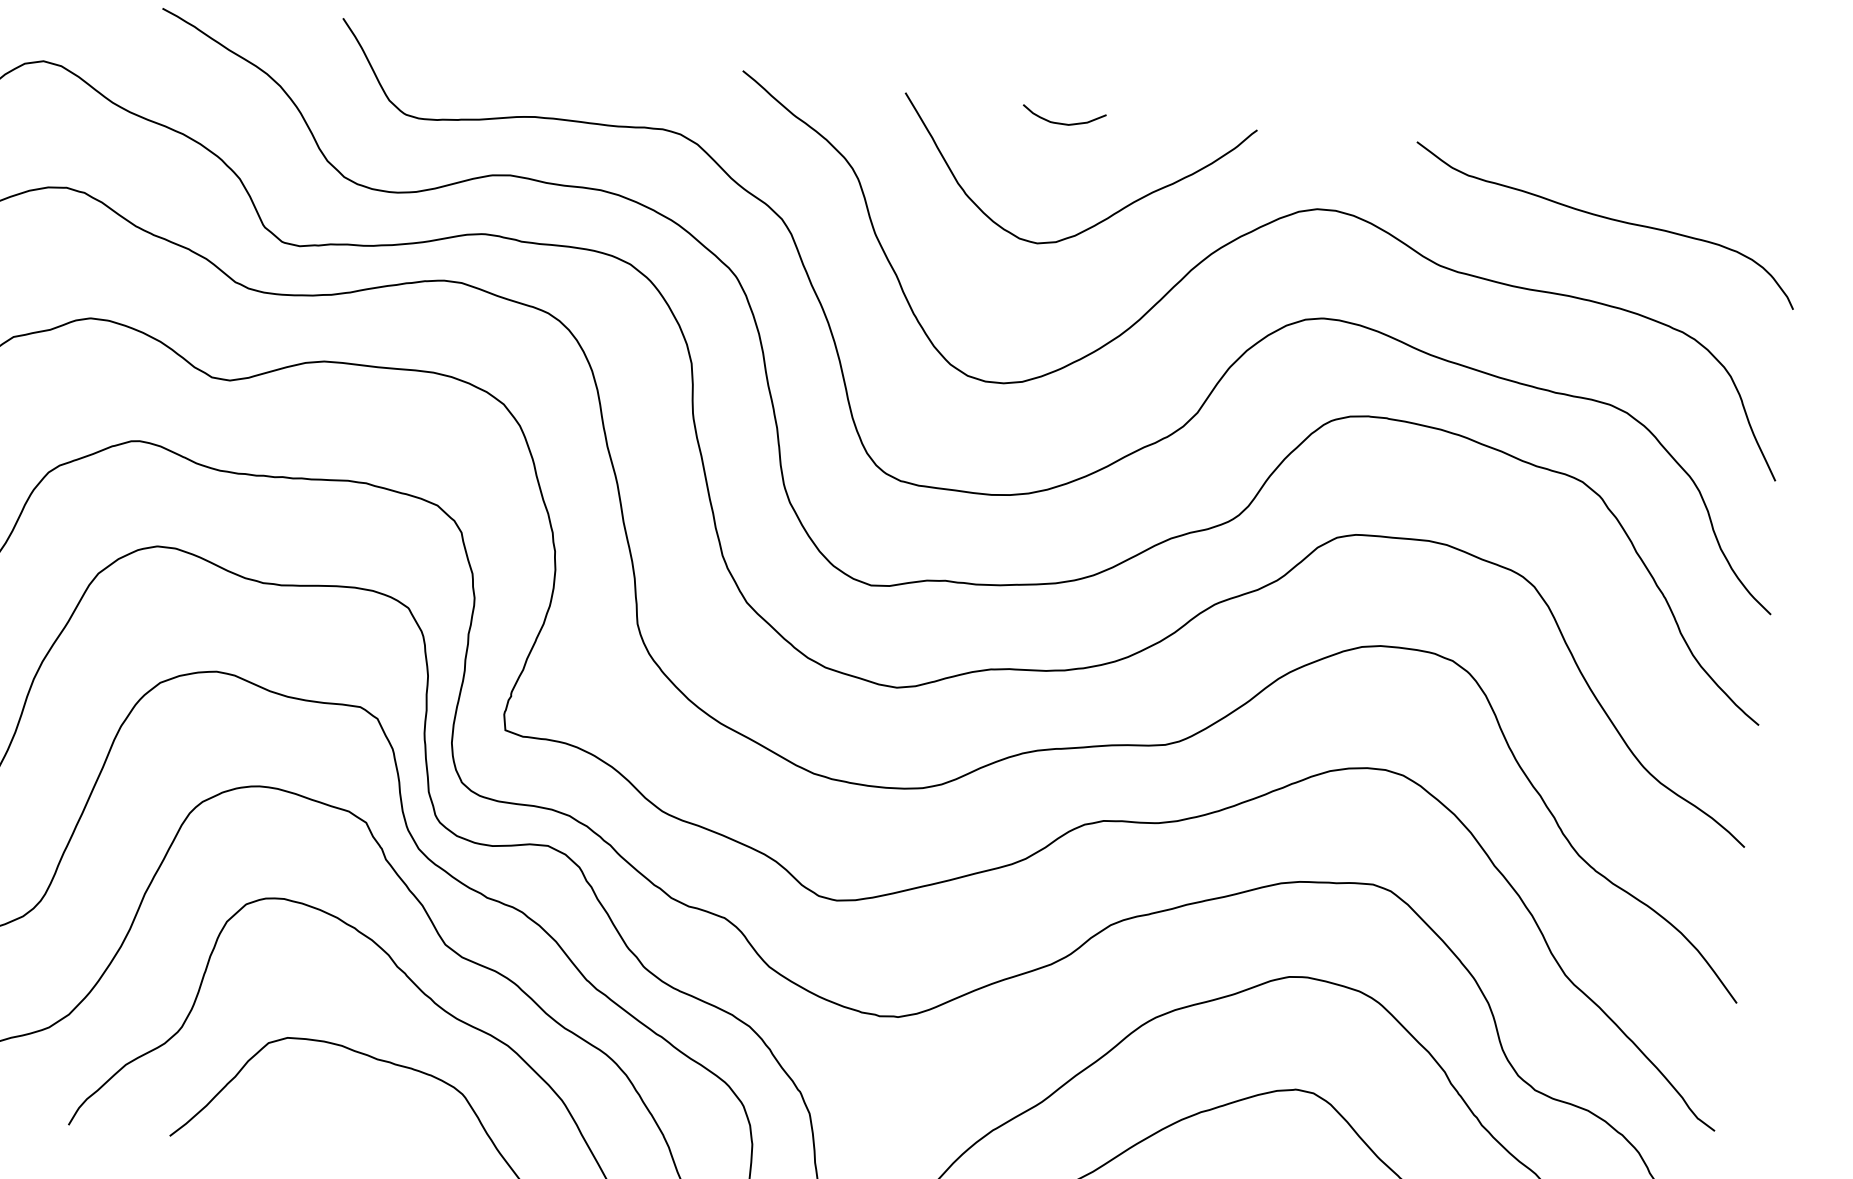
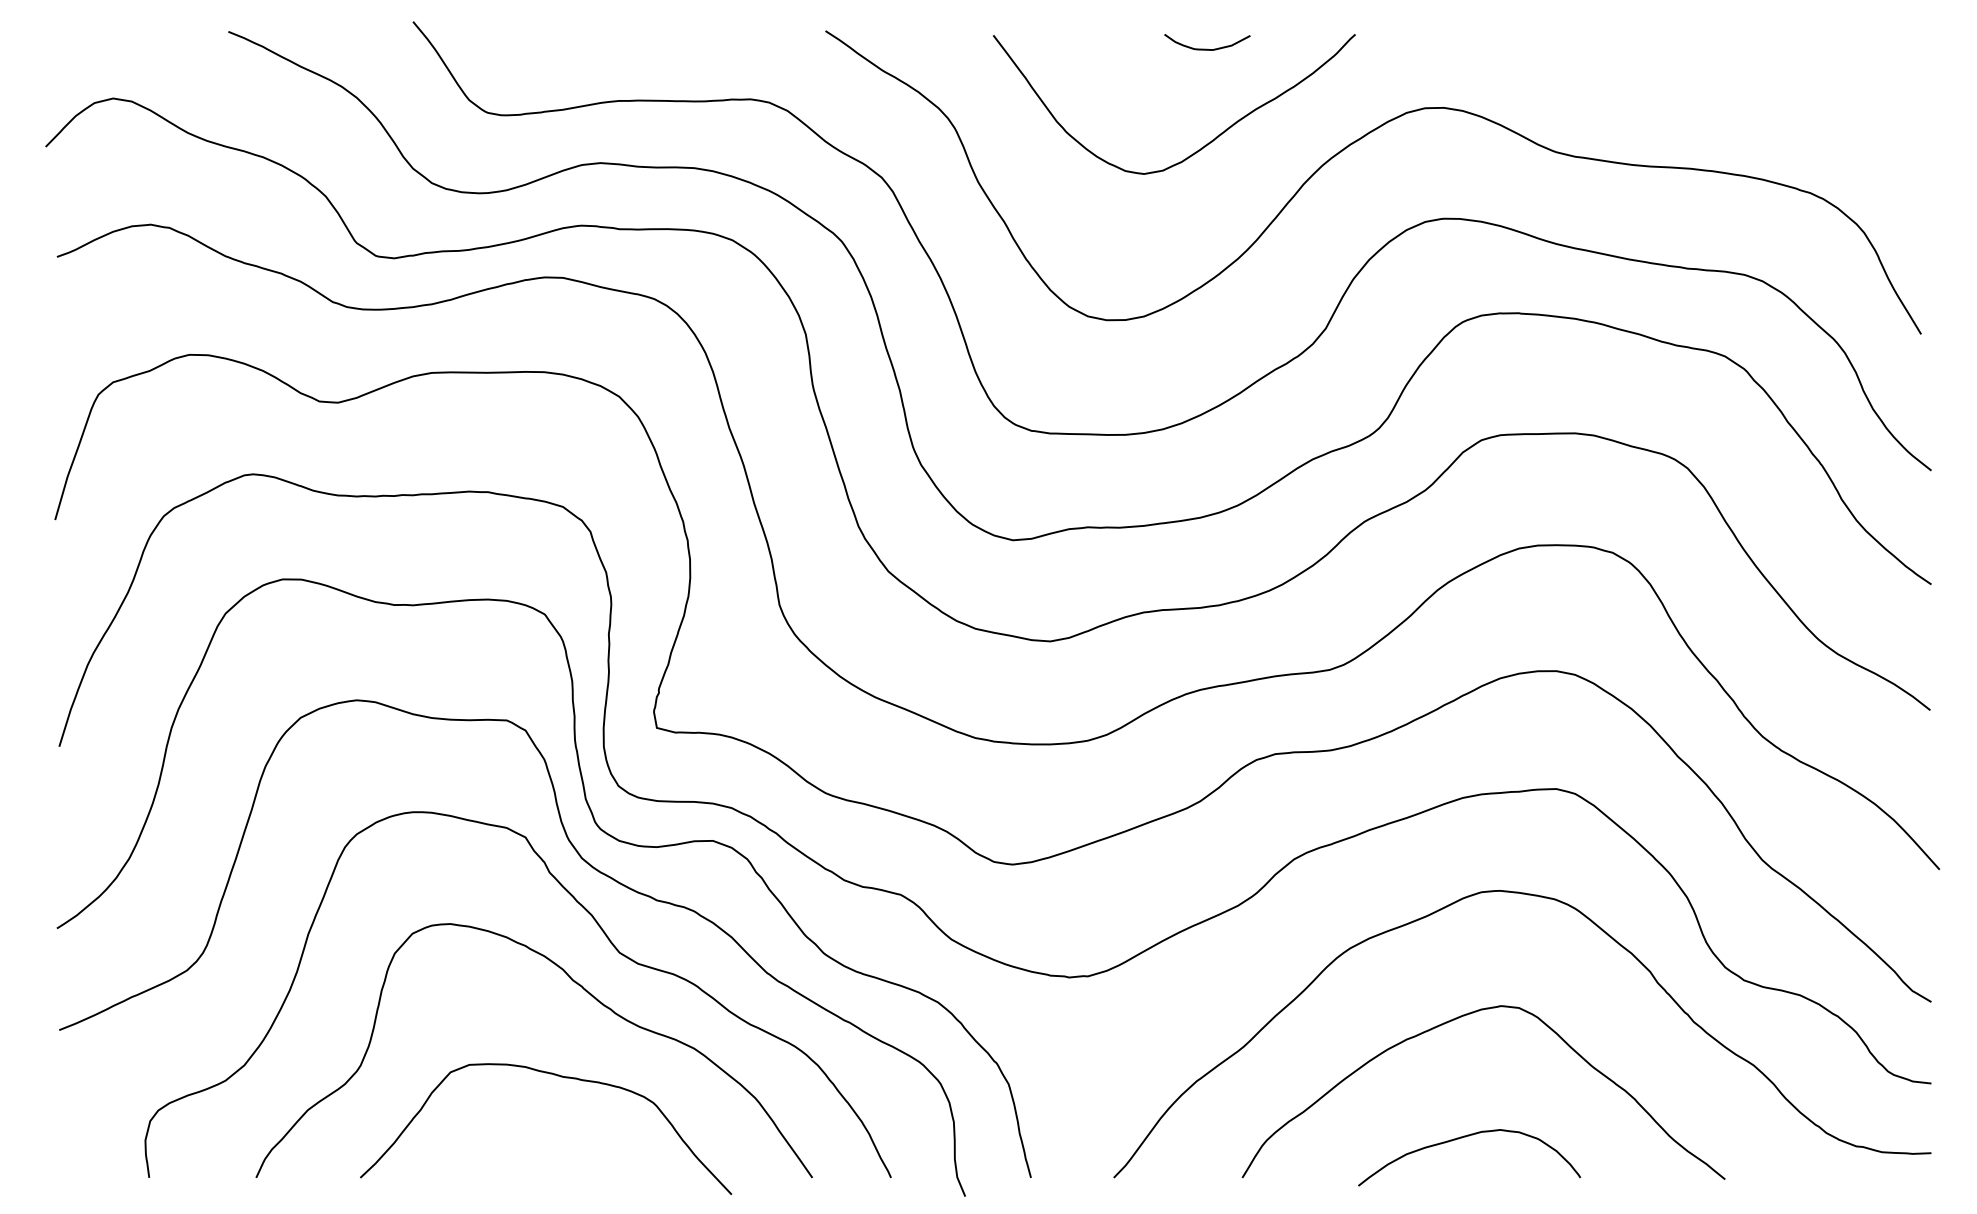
curve: (1063, 122) -> (1207, 48), moved
curve: (1606, 219) -> (1720, 86), removed

